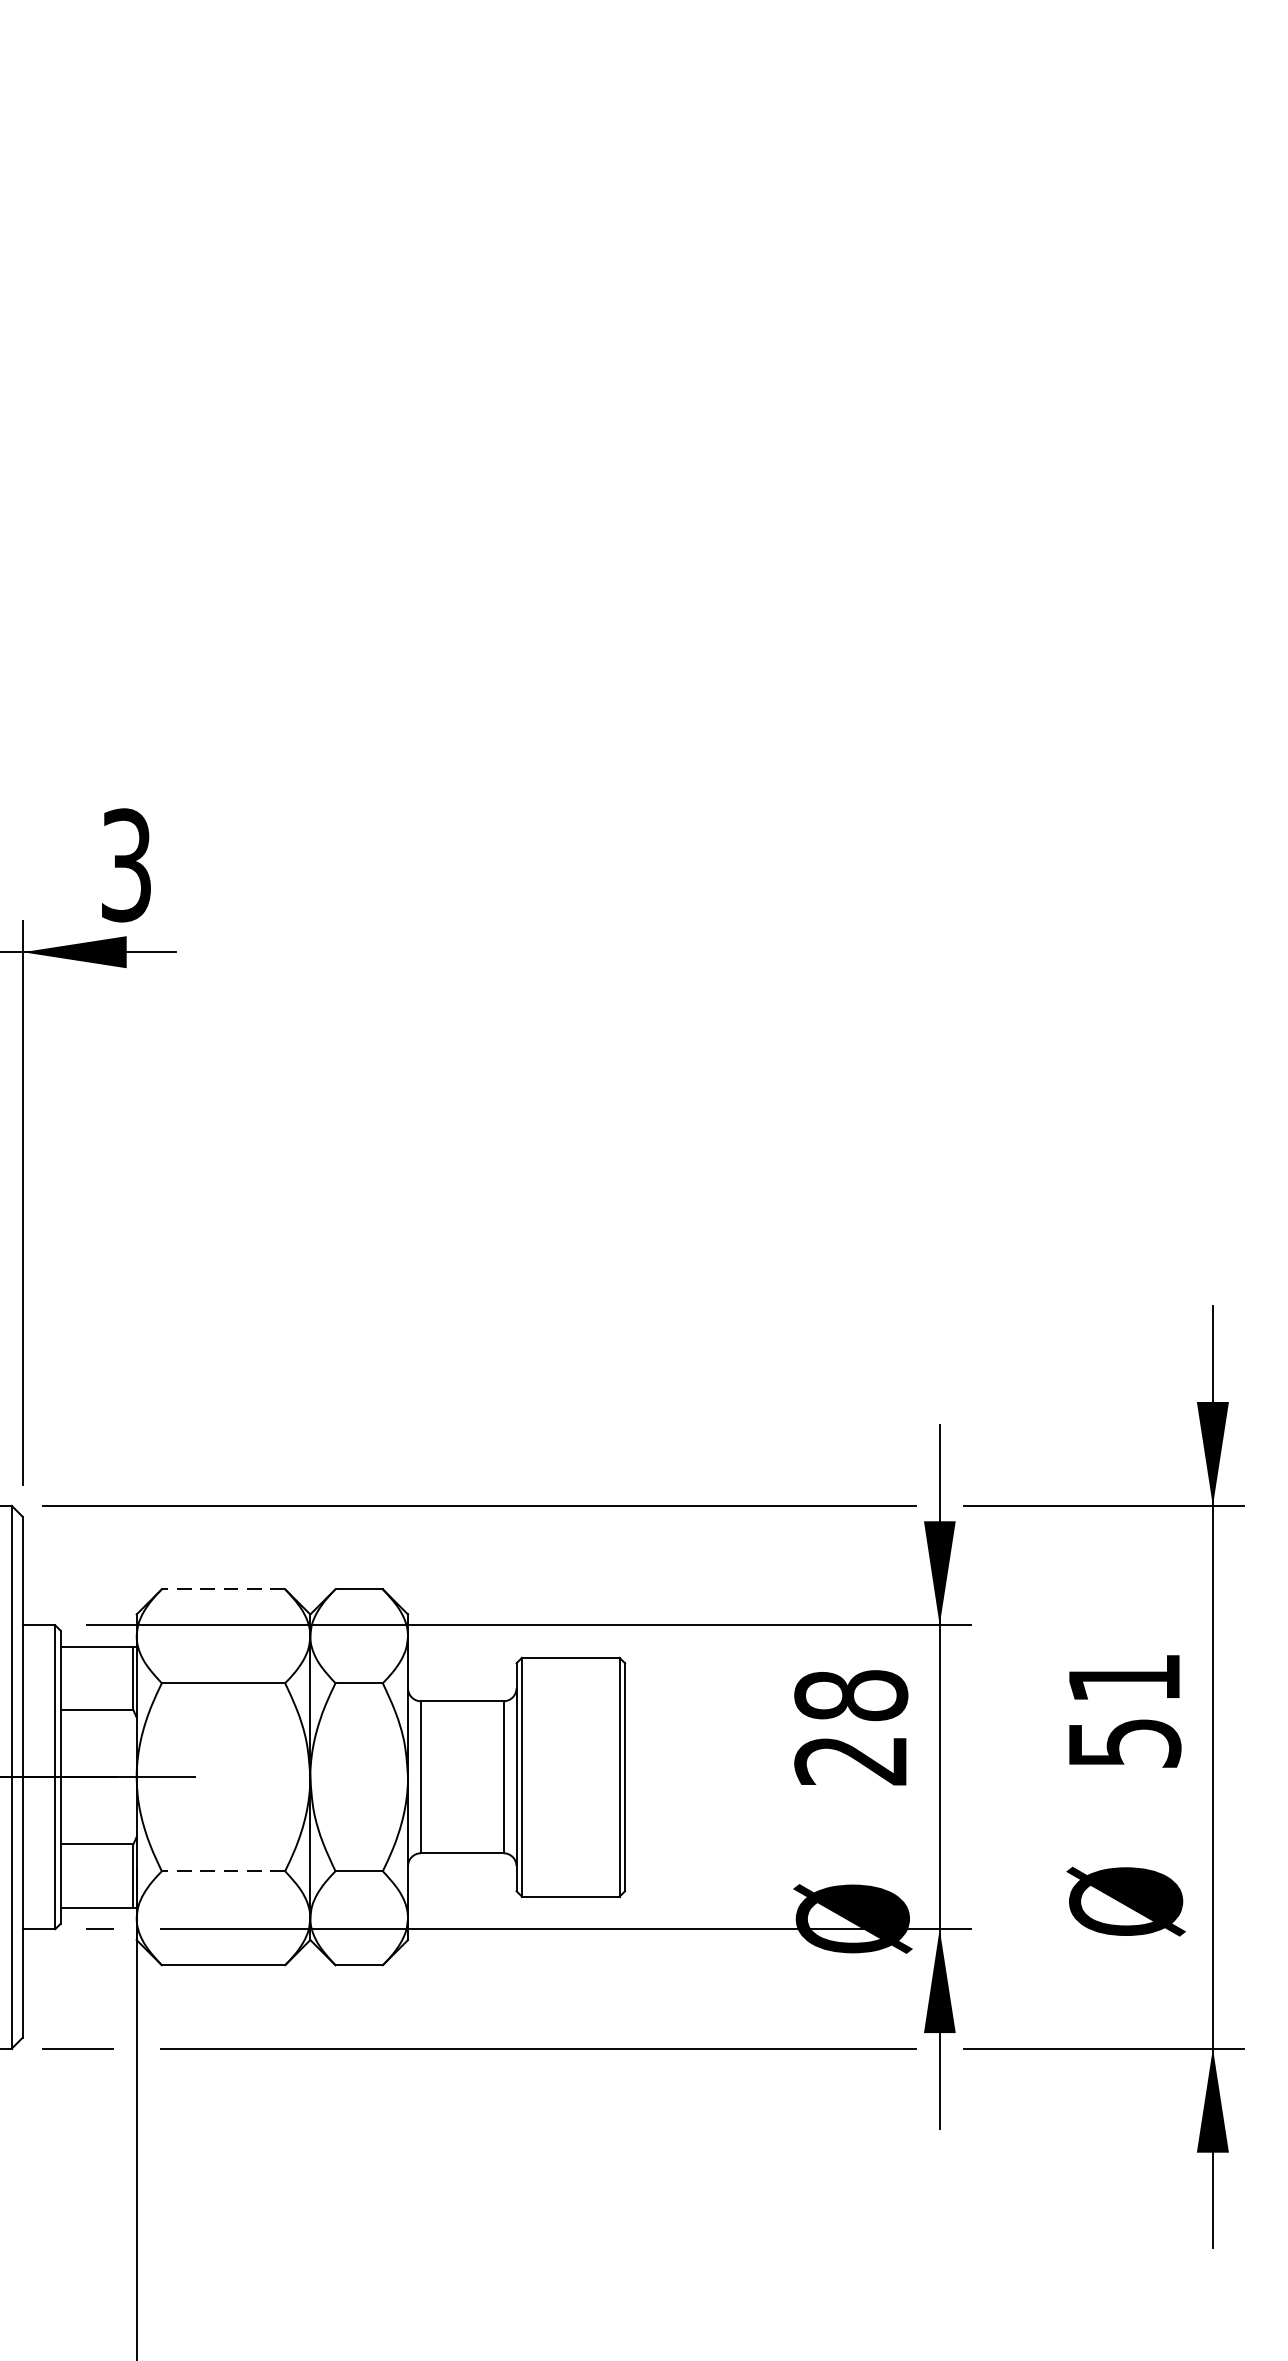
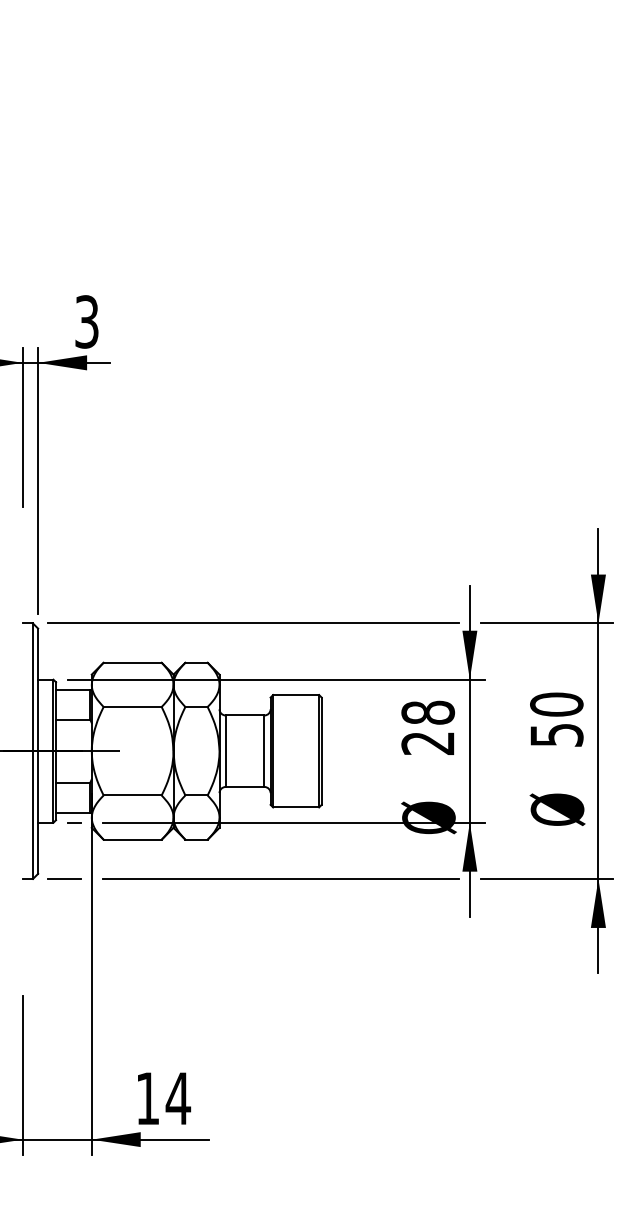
line: (223, 1588) -> (132, 662), dashed -> solid
text: (1123, 1677) -> (556, 704), 51 -> 50
line: (223, 1871) -> (132, 795), dashed -> solid

